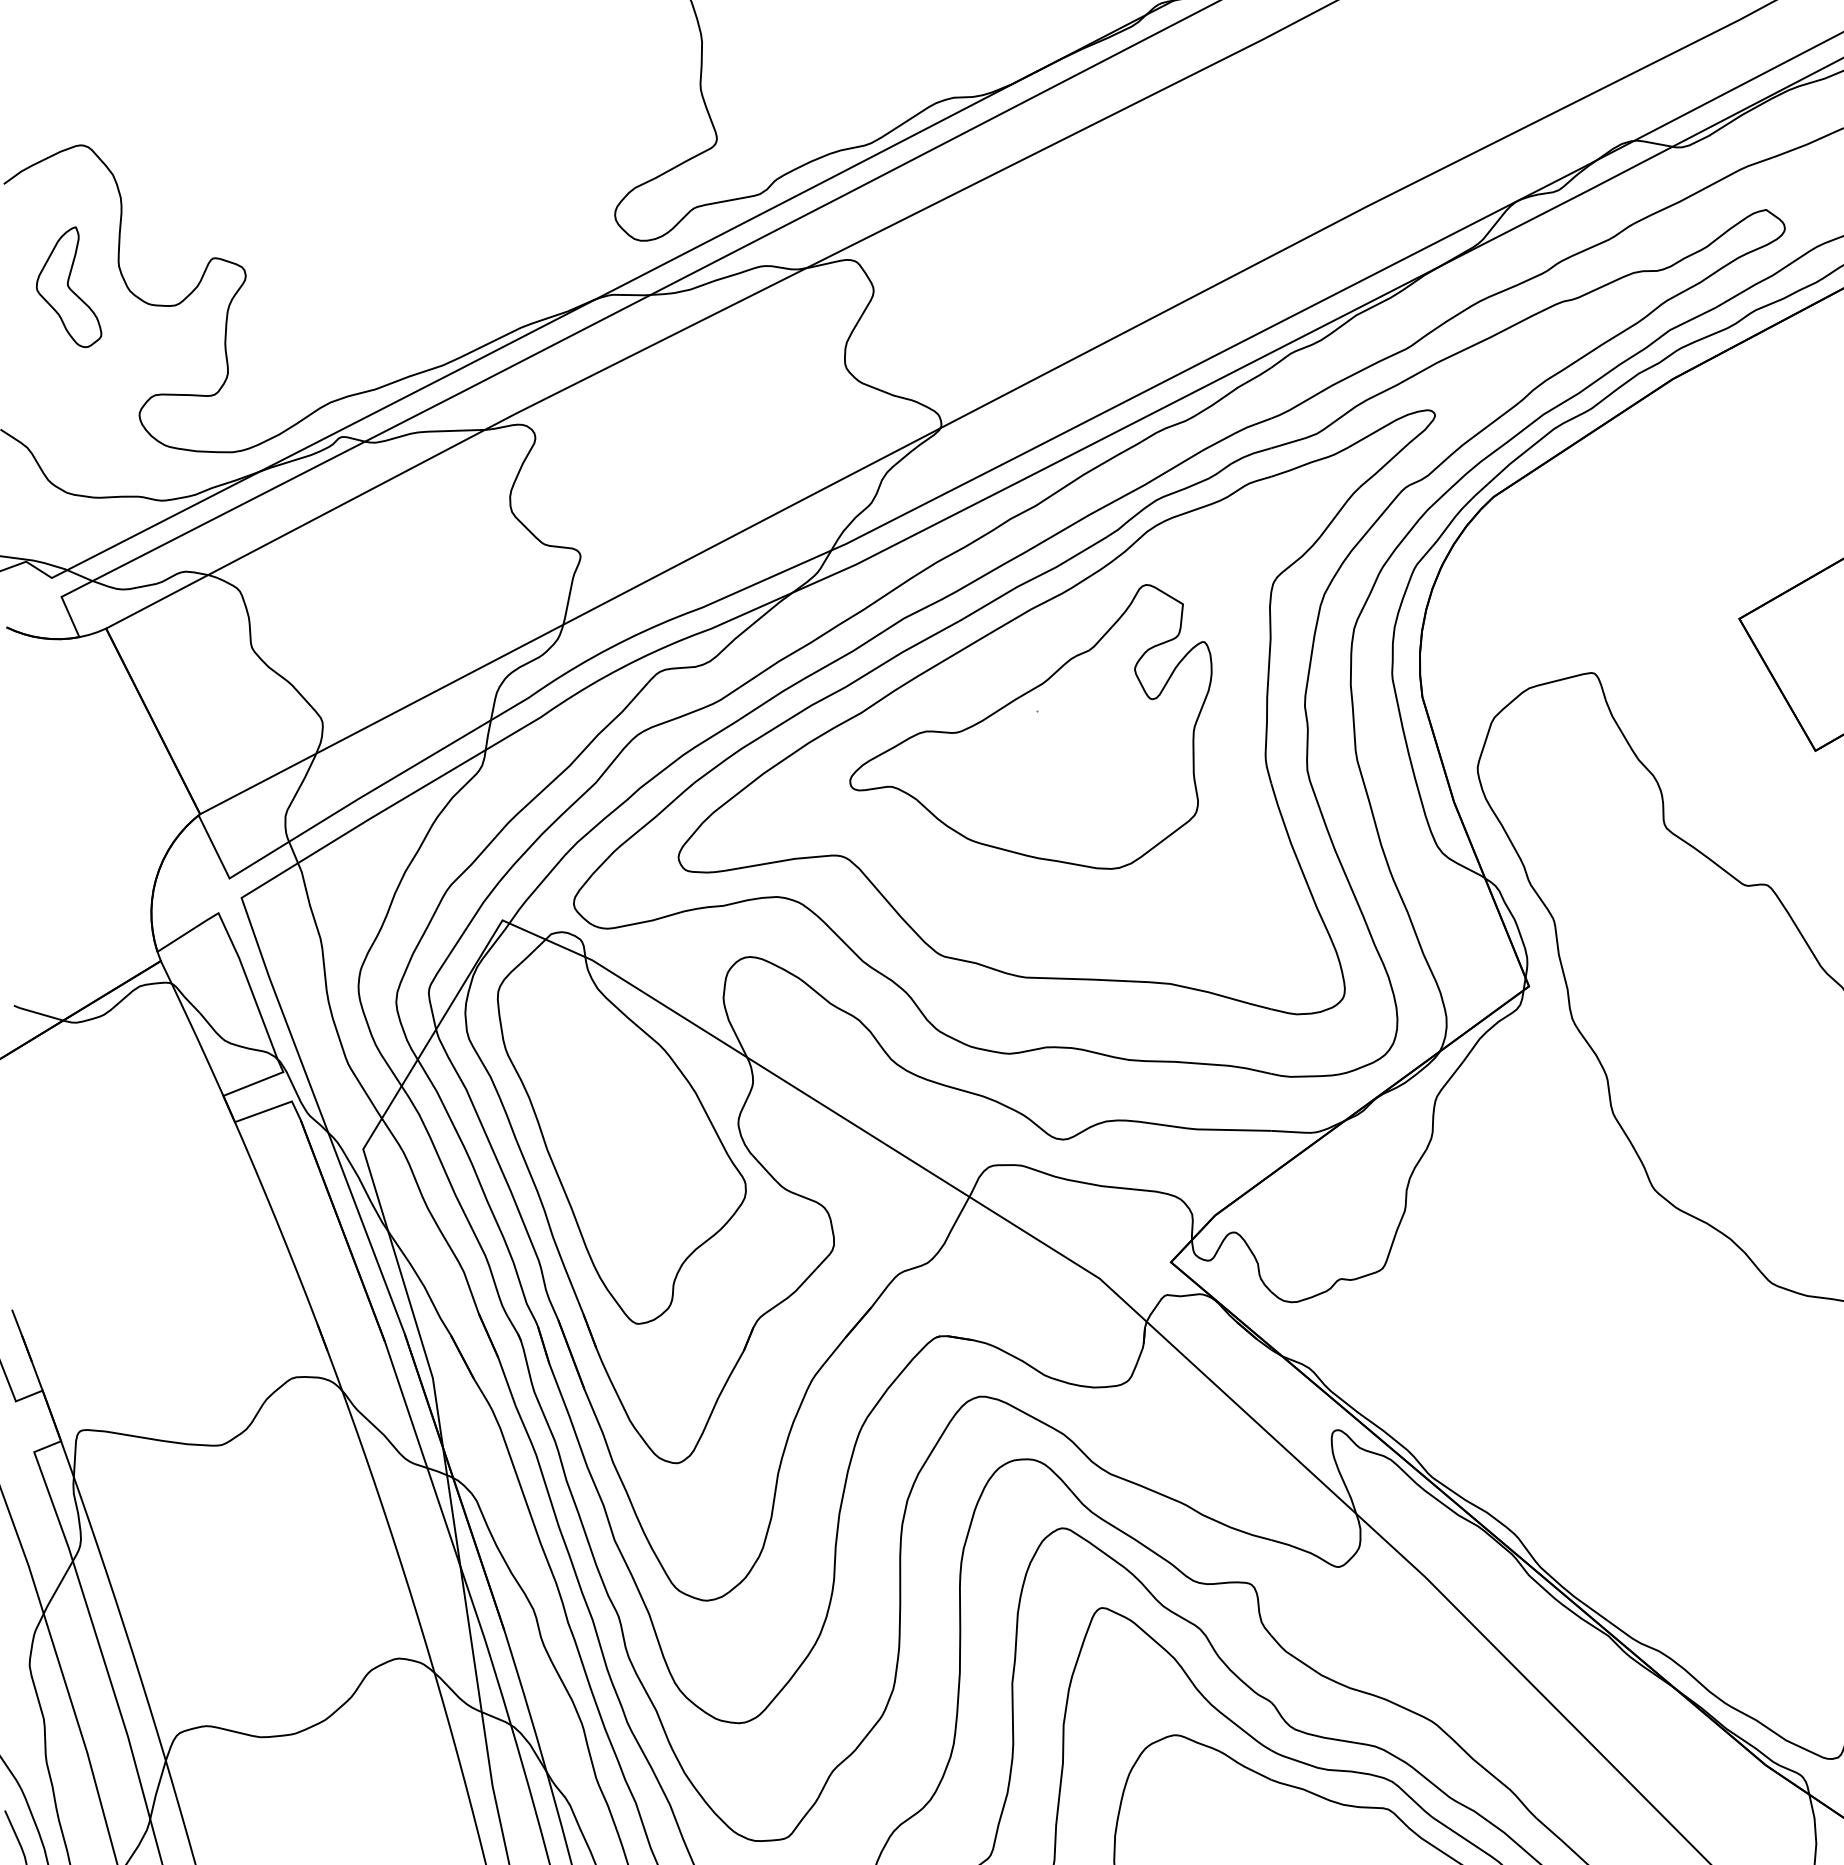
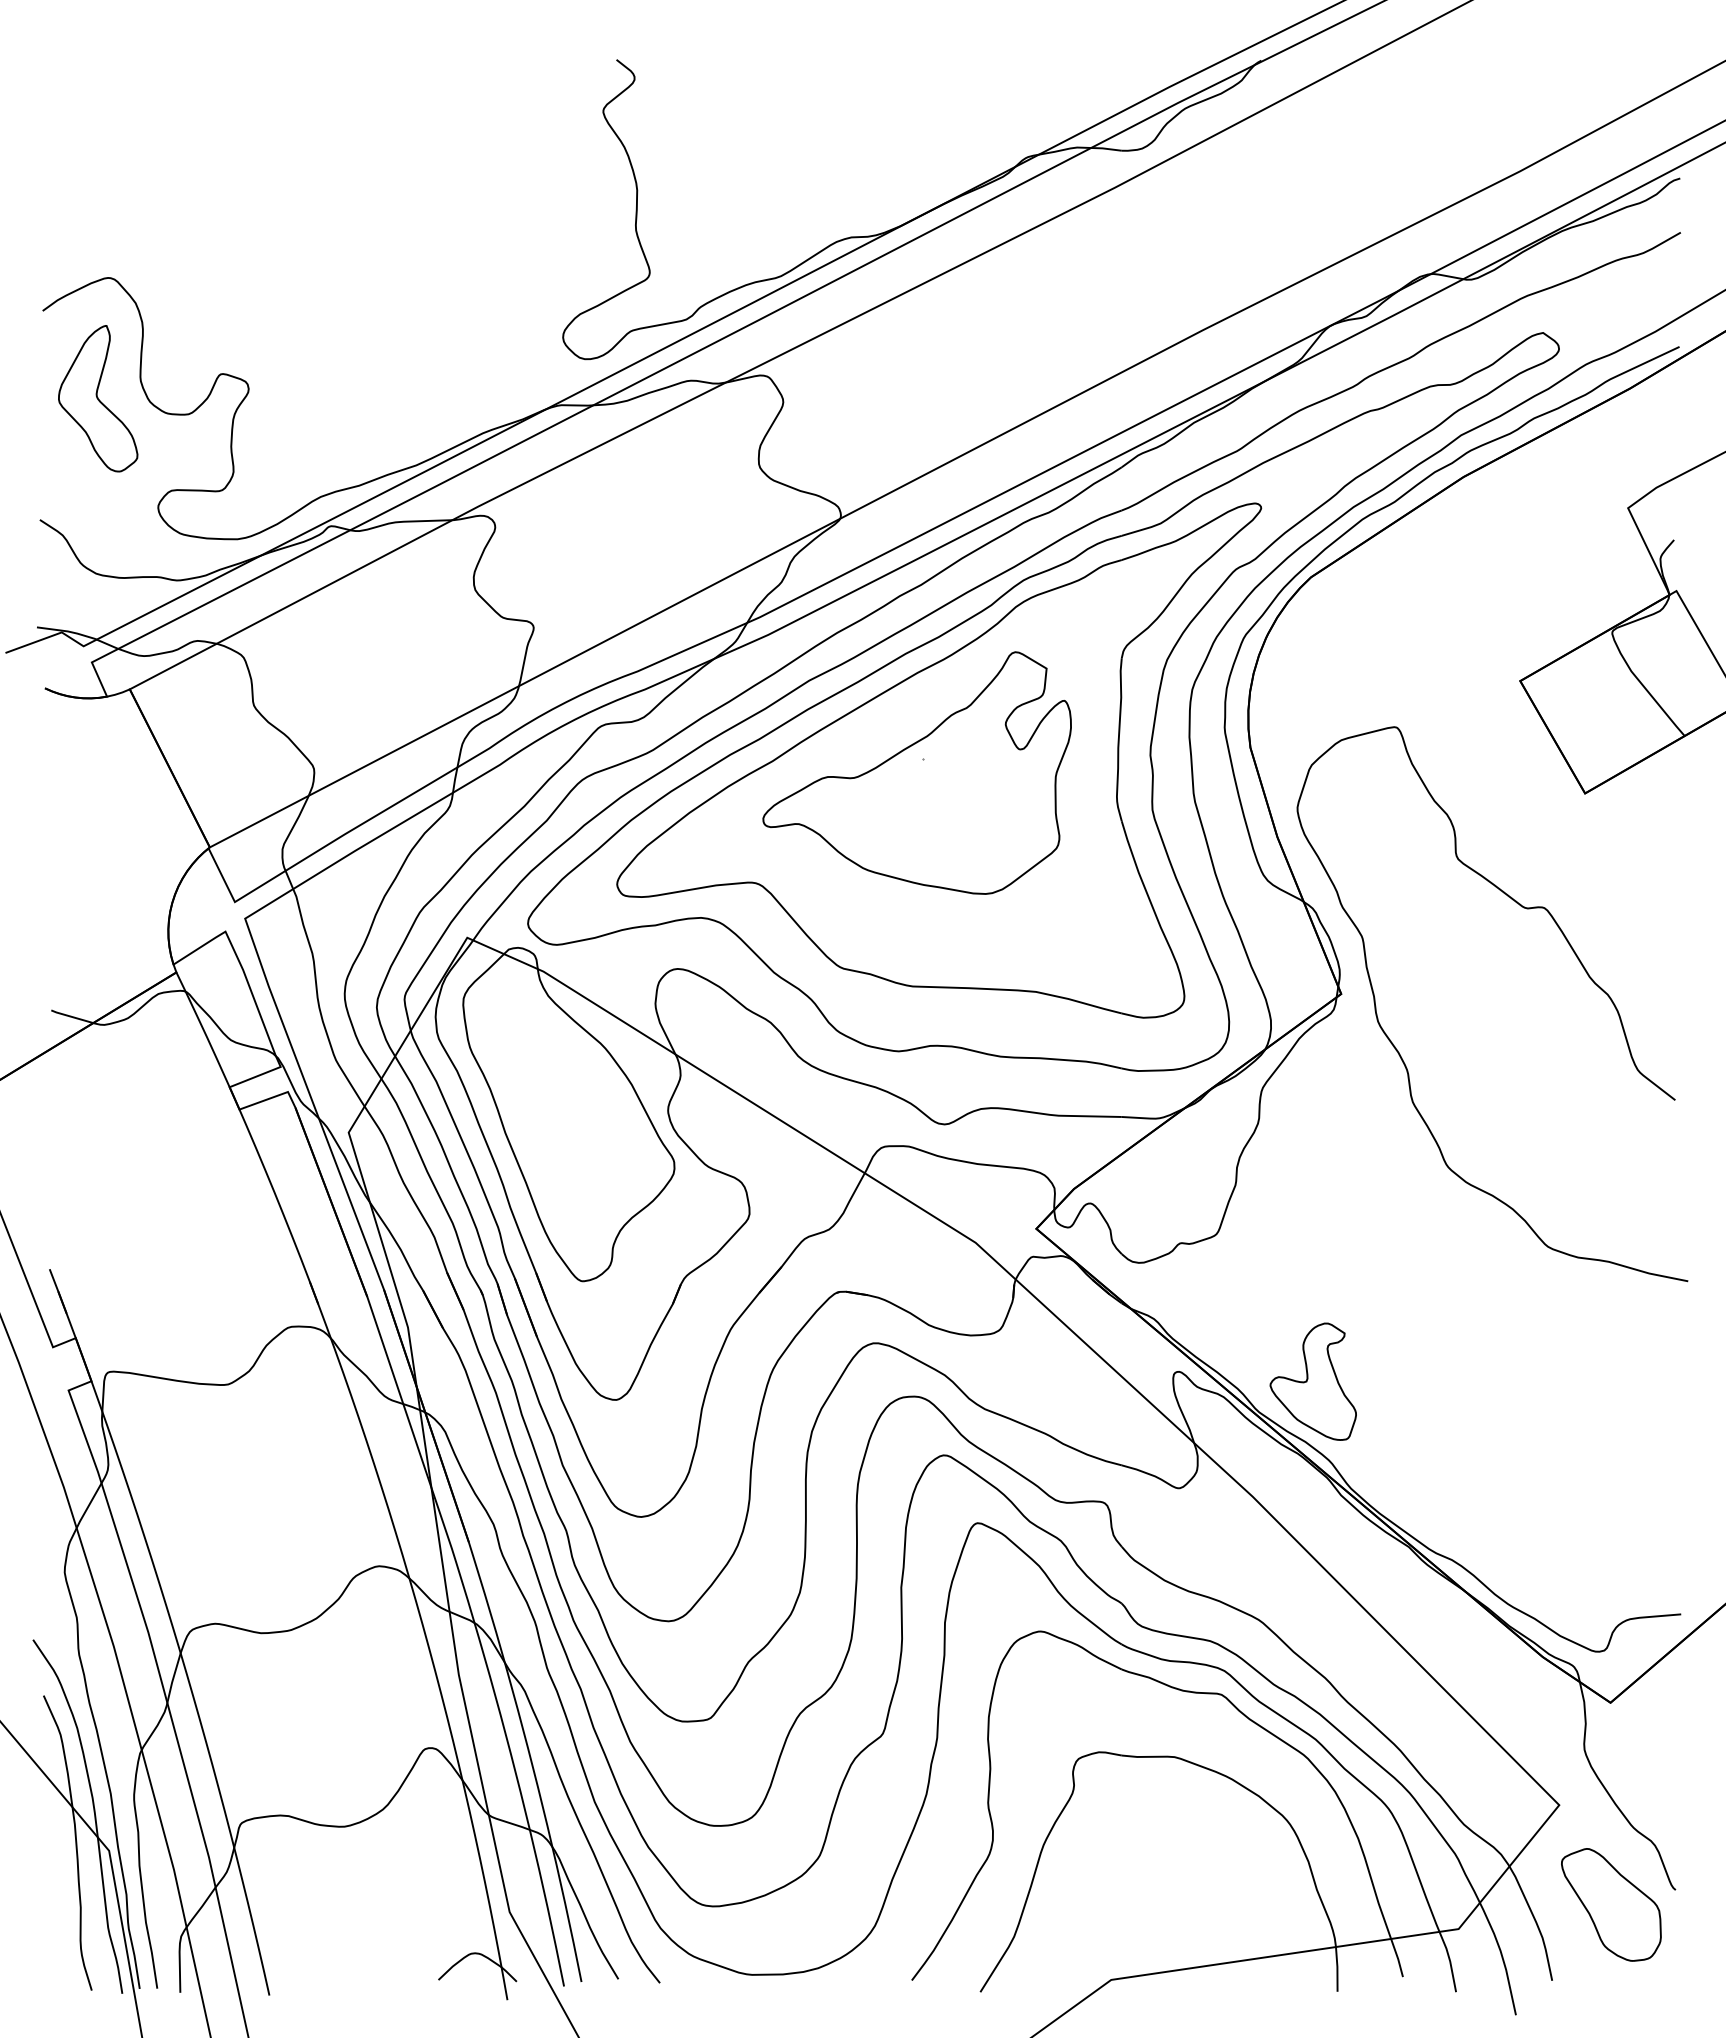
part: (69, 286) -> (98, 398), size x1.43
part: (1495, 1441) -> (1312, 1381), added

